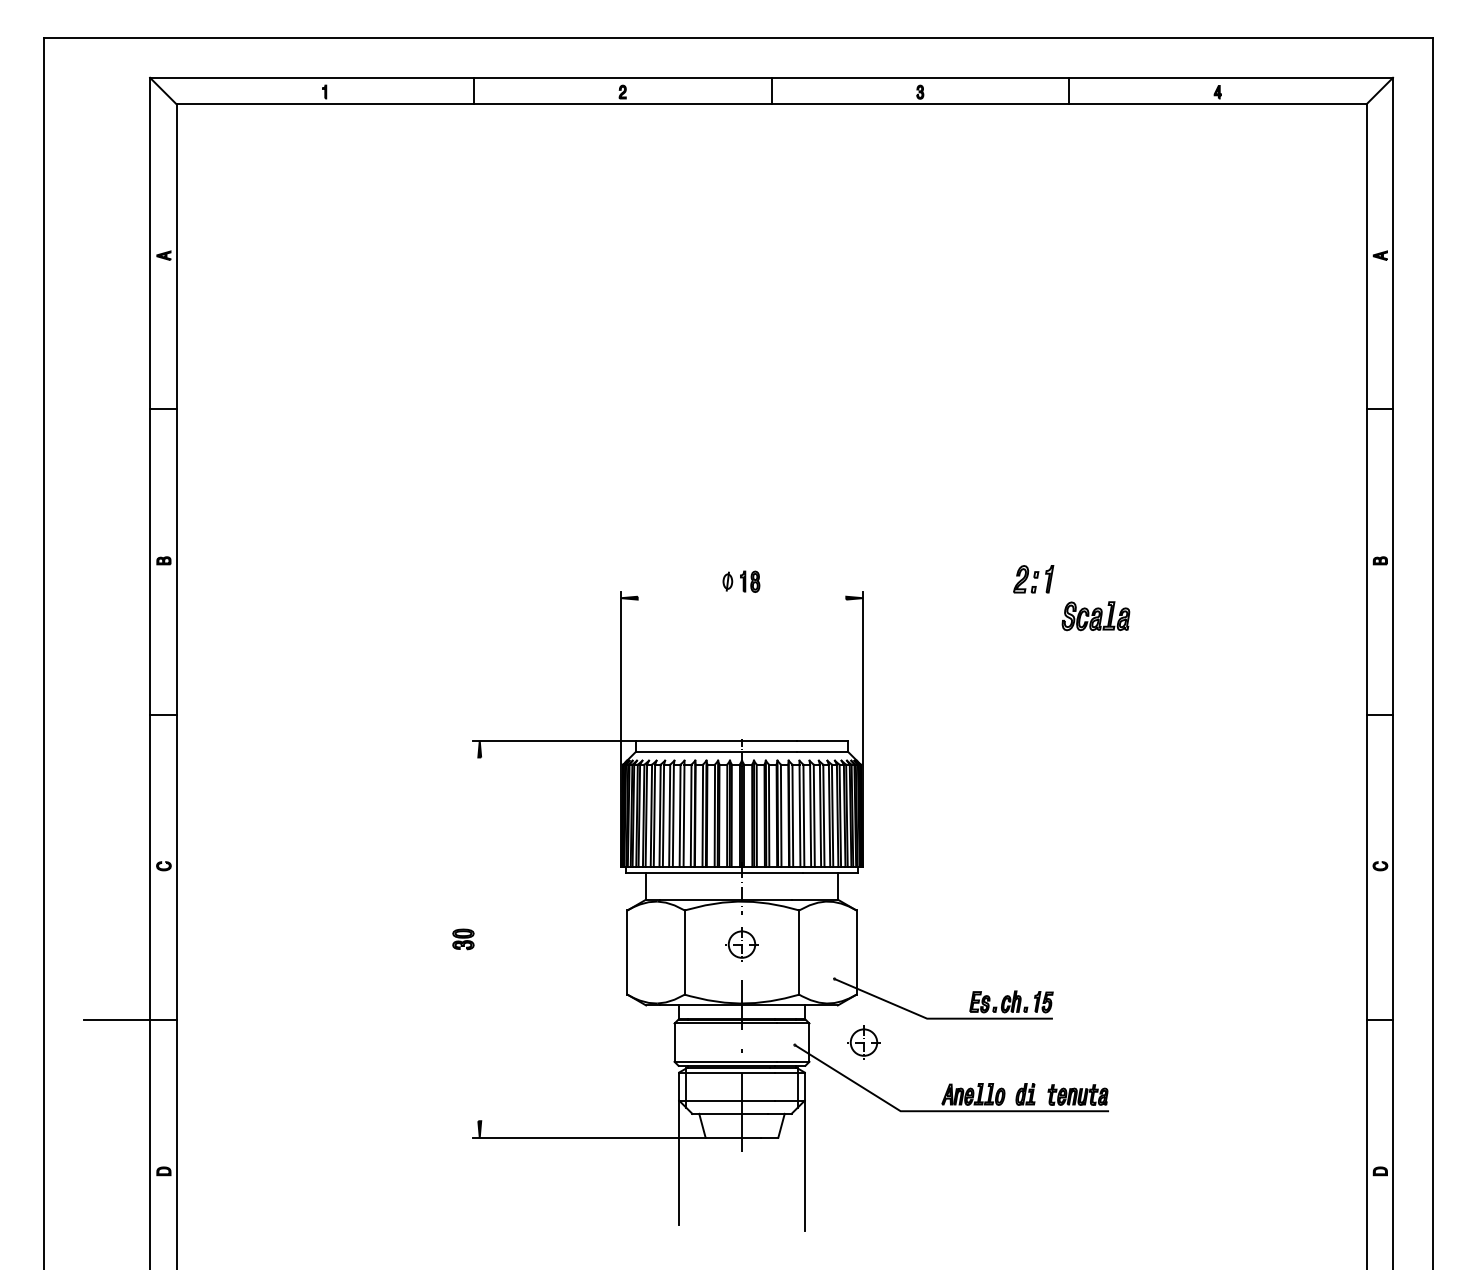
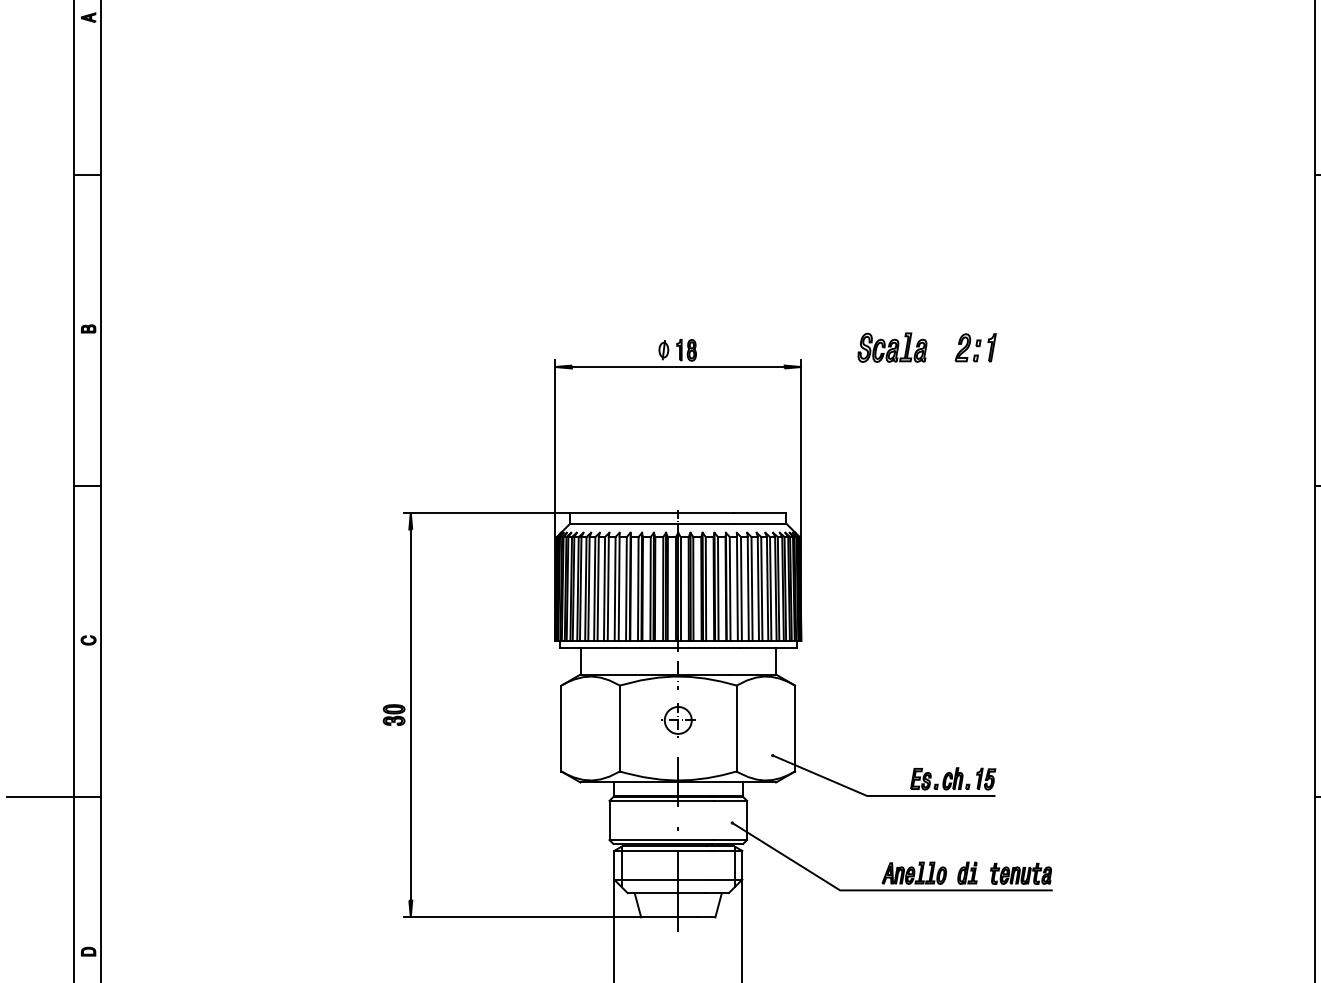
line: (741, 598) -> (677, 367), added
part: (1095, 616) -> (892, 347), moved
line: (479, 939) -> (410, 715), added
part: (863, 1042) -> (802, 820), removed

